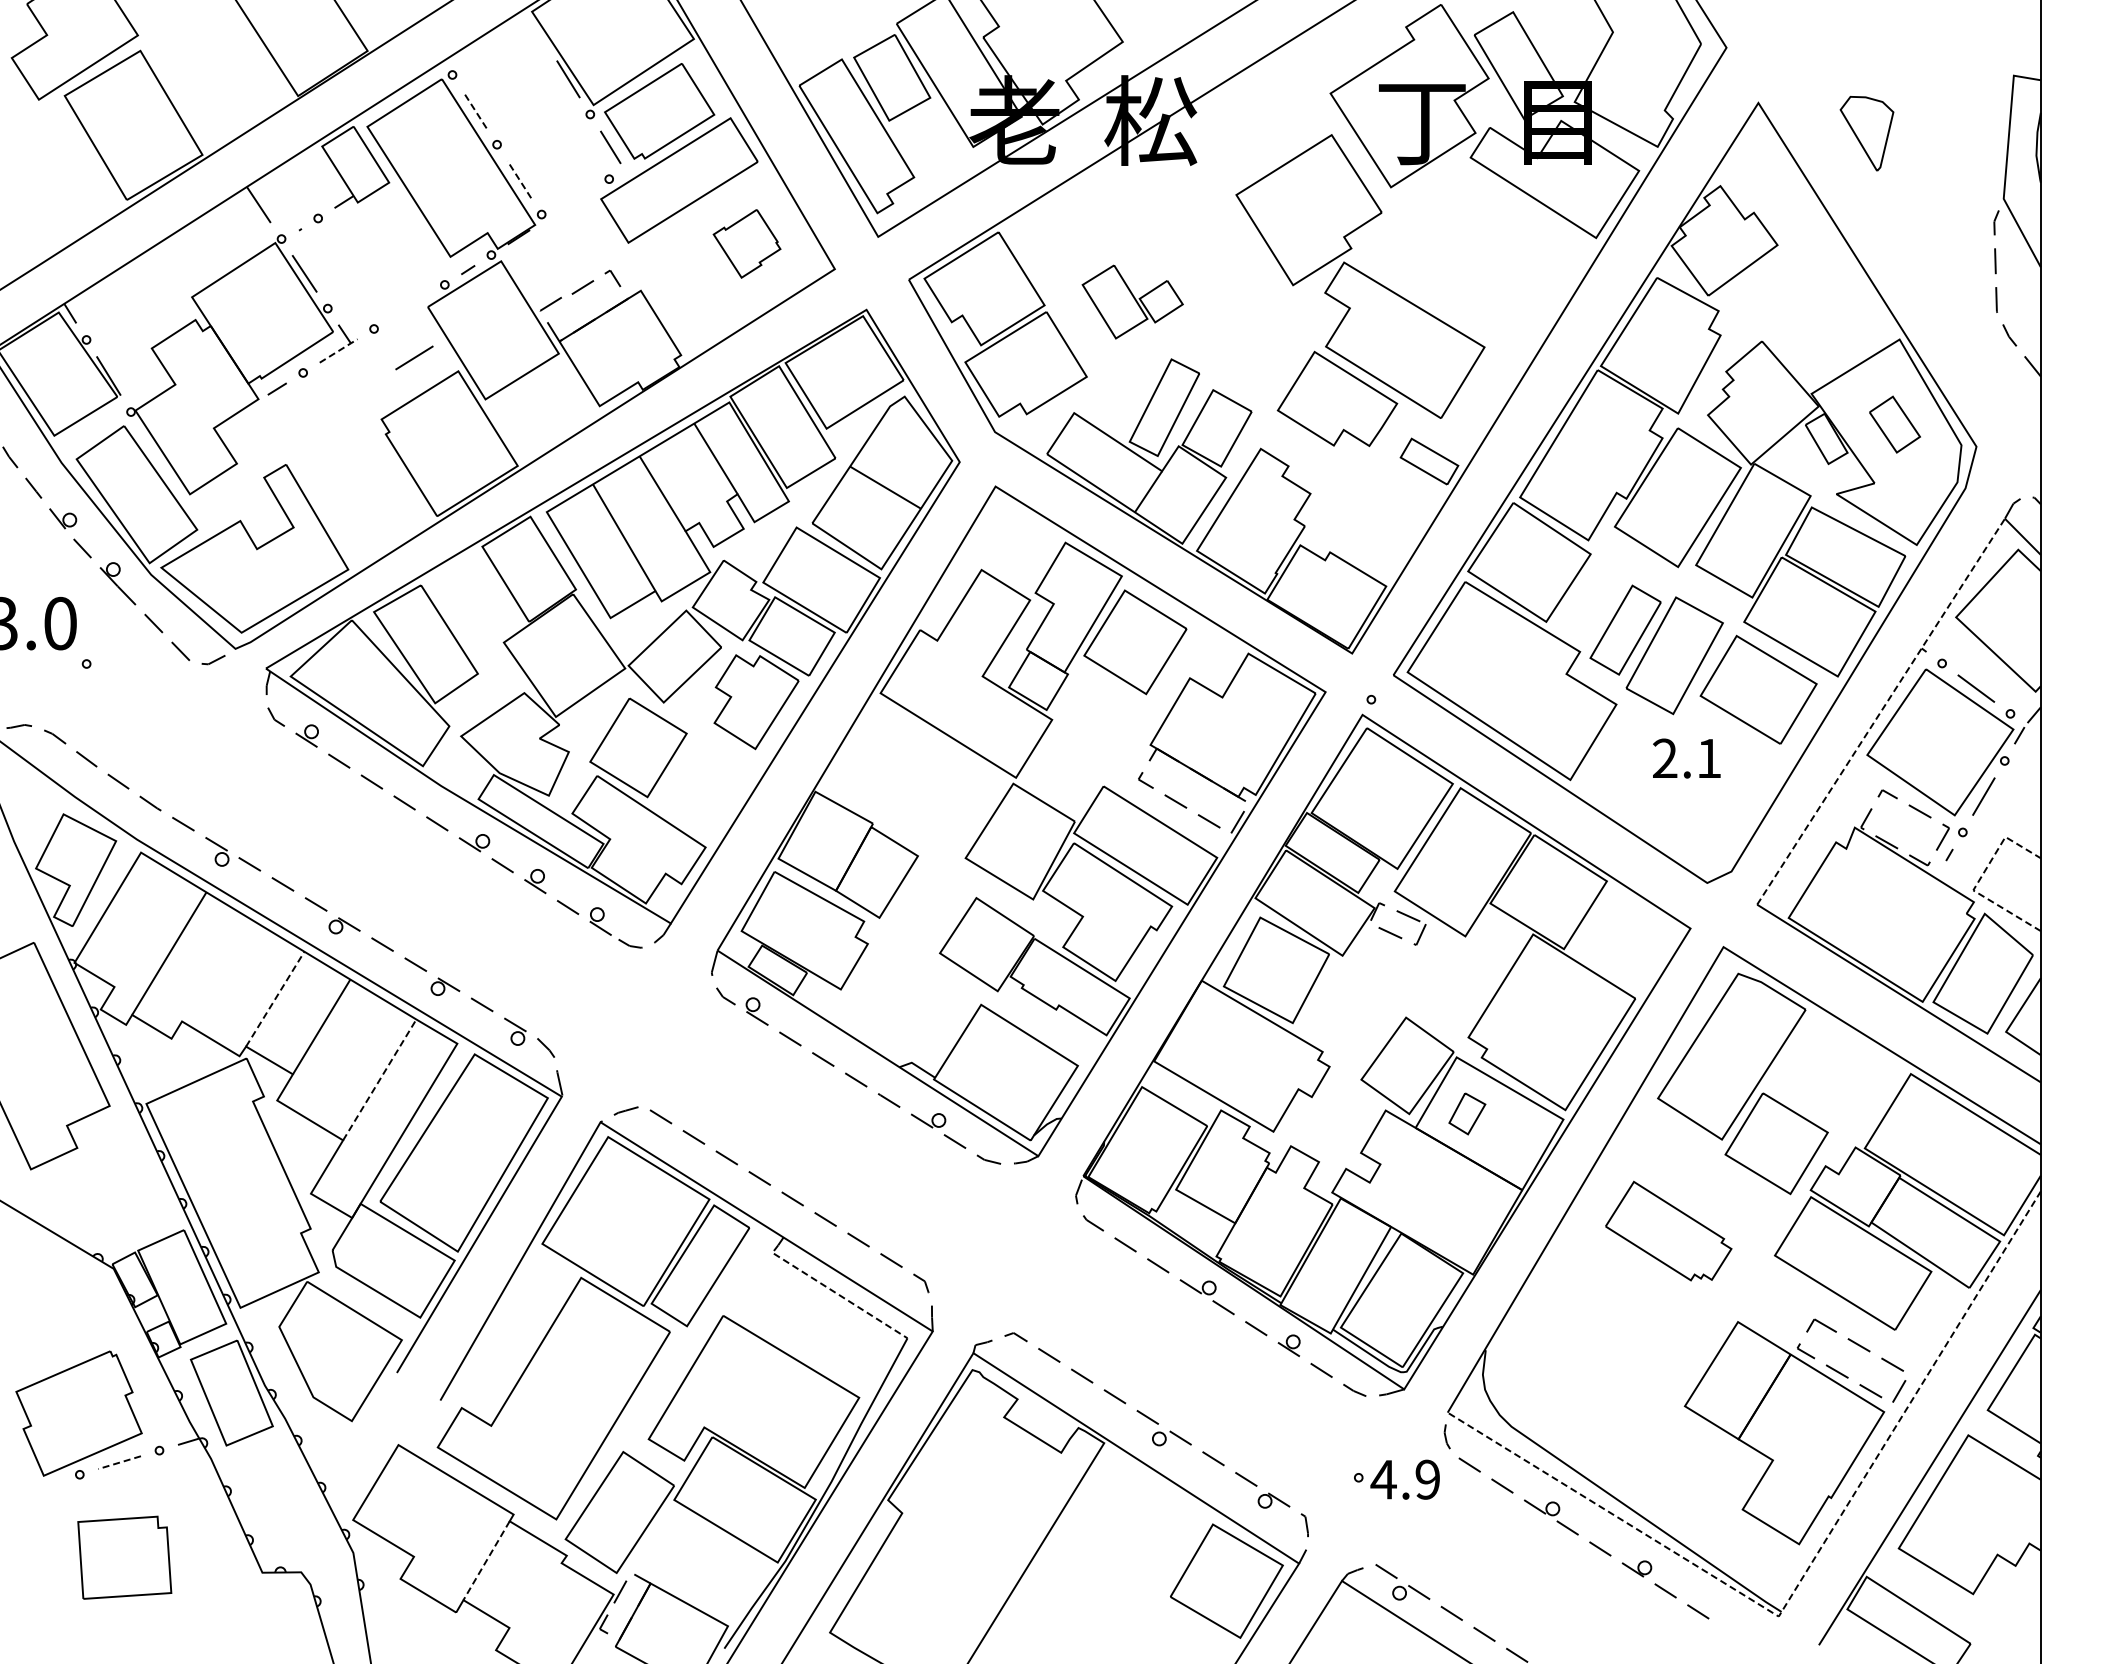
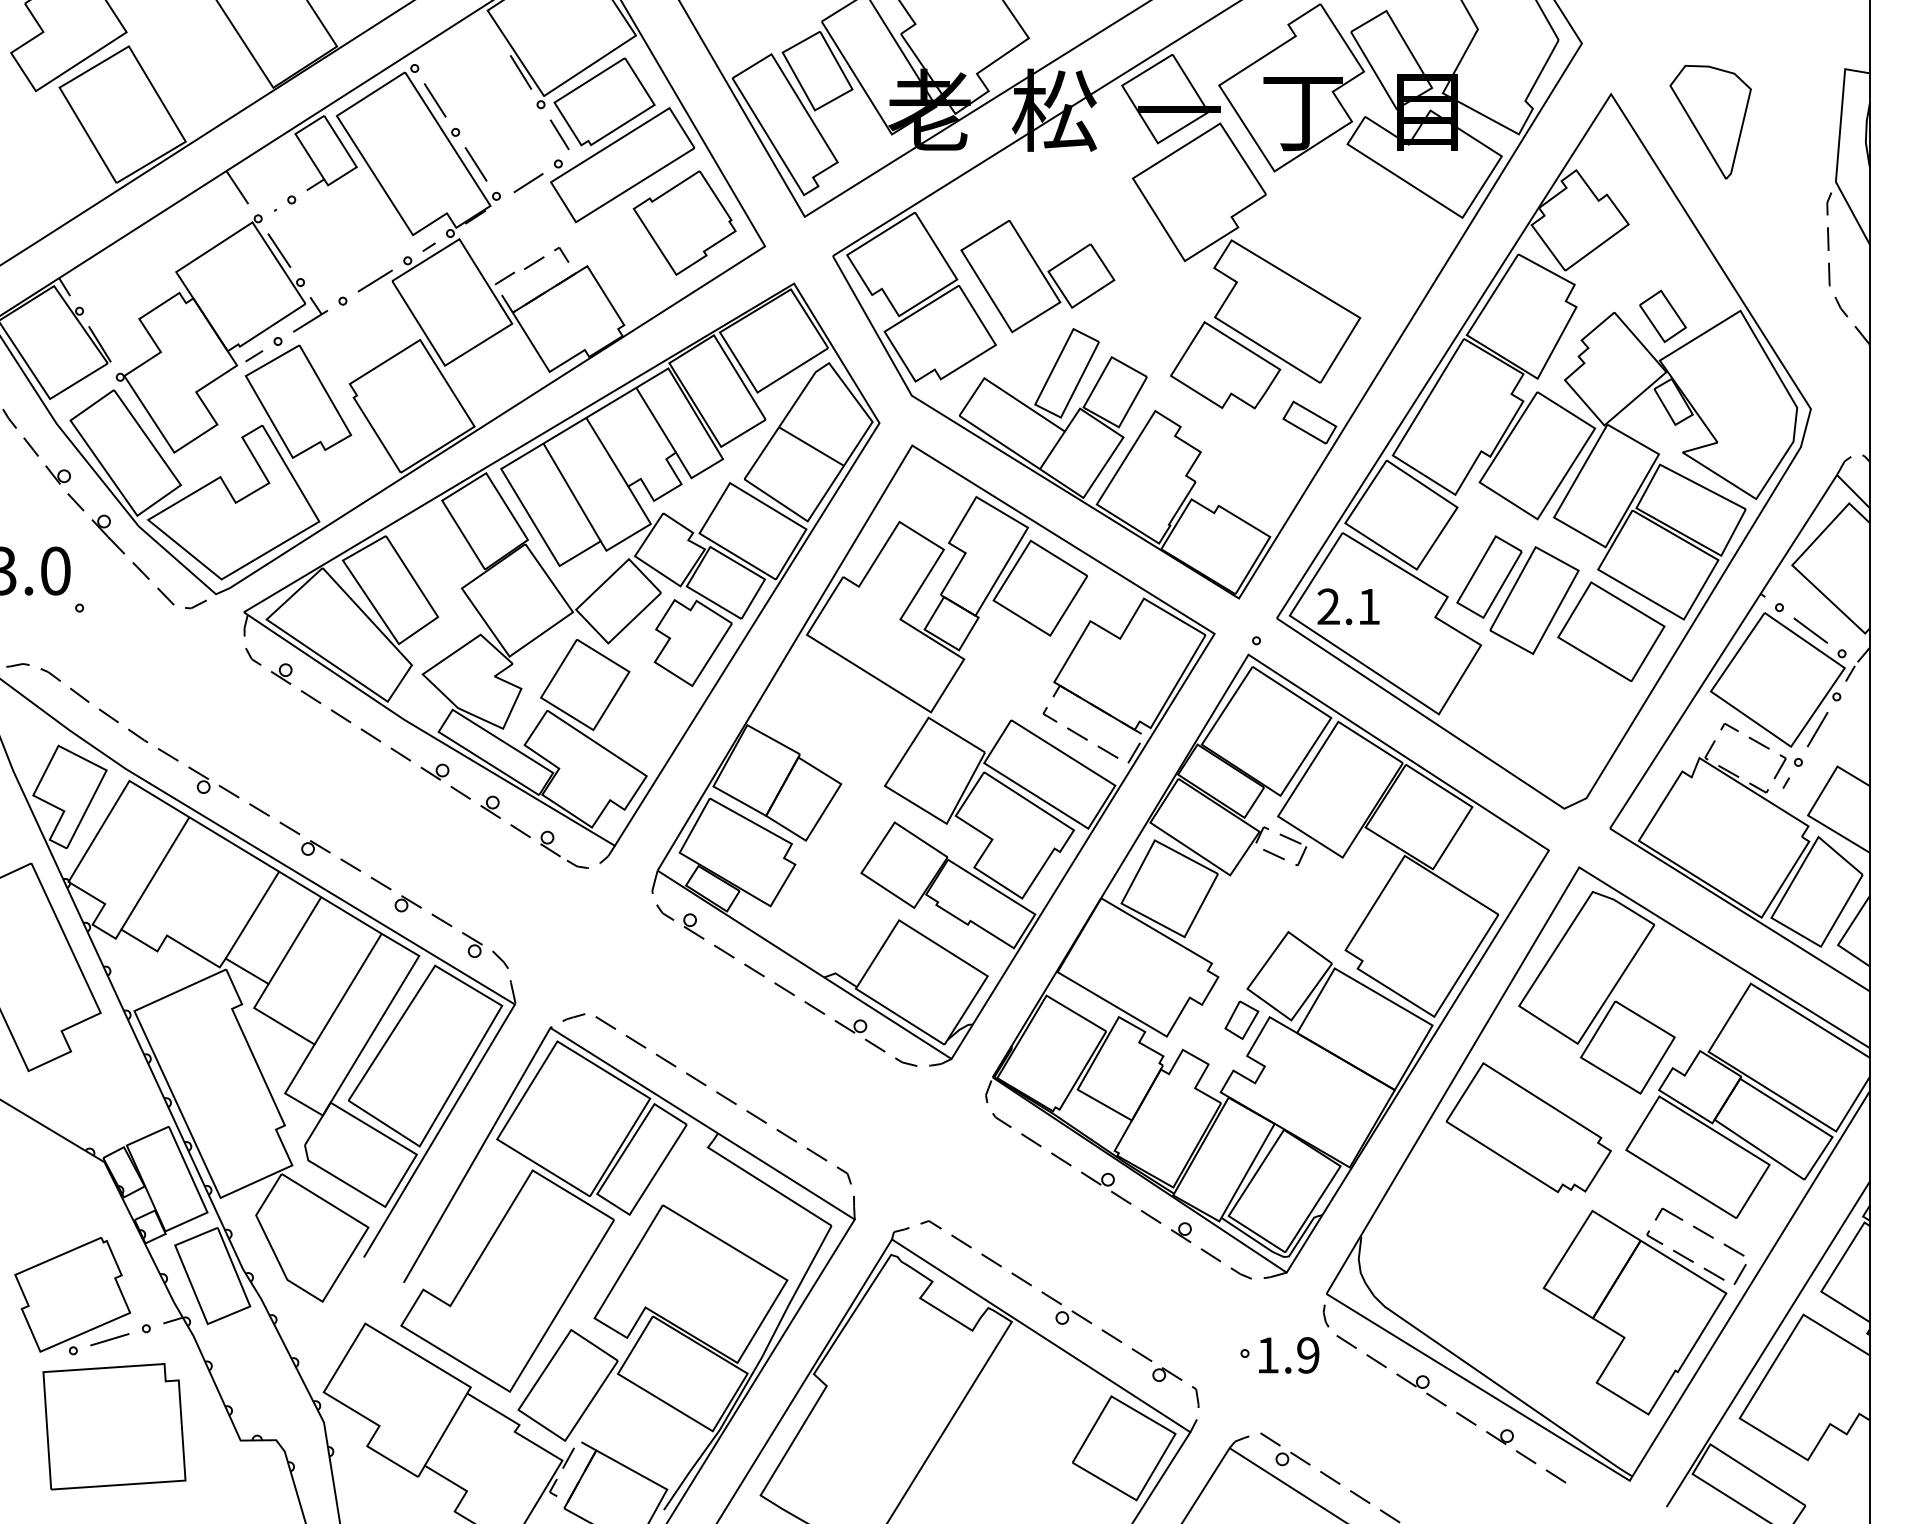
part: (1277, 108) -> (1170, 99), added
line: (474, 109) -> (434, 100), dashed -> solid
part: (1866, 133) -> (1710, 122), size x1.67
line: (519, 179) -> (476, 164), dashed -> solid
line: (576, 199) -> (528, 182), added
part: (746, 243) -> (684, 222), size x1.67
part: (1132, 301) -> (1037, 276), size x1.67
line: (339, 350) -> (311, 320), dashed -> solid
line: (414, 357) -> (375, 280), moved
part: (1894, 424) -> (1662, 316), moved
part: (325, 438) -> (298, 401), added
line: (1881, 710) -> (1723, 650), dashed -> solid
text: (1686, 758) -> (1348, 606), moved
line: (1979, 879) -> (1813, 805), dashed -> solid
line: (275, 999) -> (252, 915), dashed -> solid
line: (379, 1079) -> (347, 988), dashed -> solid
part: (1467, 1113) -> (1242, 1019), moved
part: (1668, 1230) -> (1528, 1127), size x1.43
line: (835, 1292) -> (765, 1183), dashed -> solid
line: (119, 1462) -> (109, 1339), dashed -> solid
text: (1383, 1479) -> (1267, 1355), 4.9 -> 1.9
part: (124, 1557) -> (114, 1426), size x1.67
line: (486, 1560) -> (445, 1429), dashed -> solid
line: (1807, 1570) -> (1656, 1438), dashed -> solid

